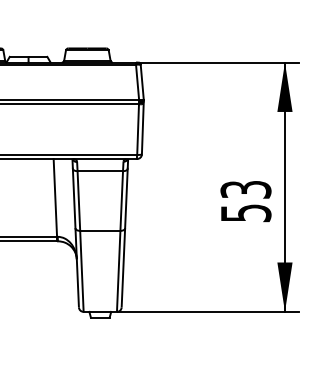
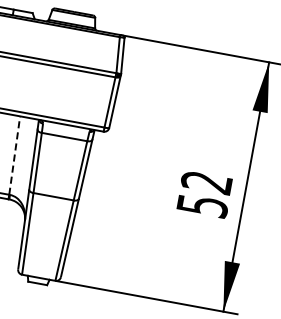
text: (245, 189) -> (206, 182), 53 -> 52
line: (55, 197) -> (14, 155), solid -> dashed

